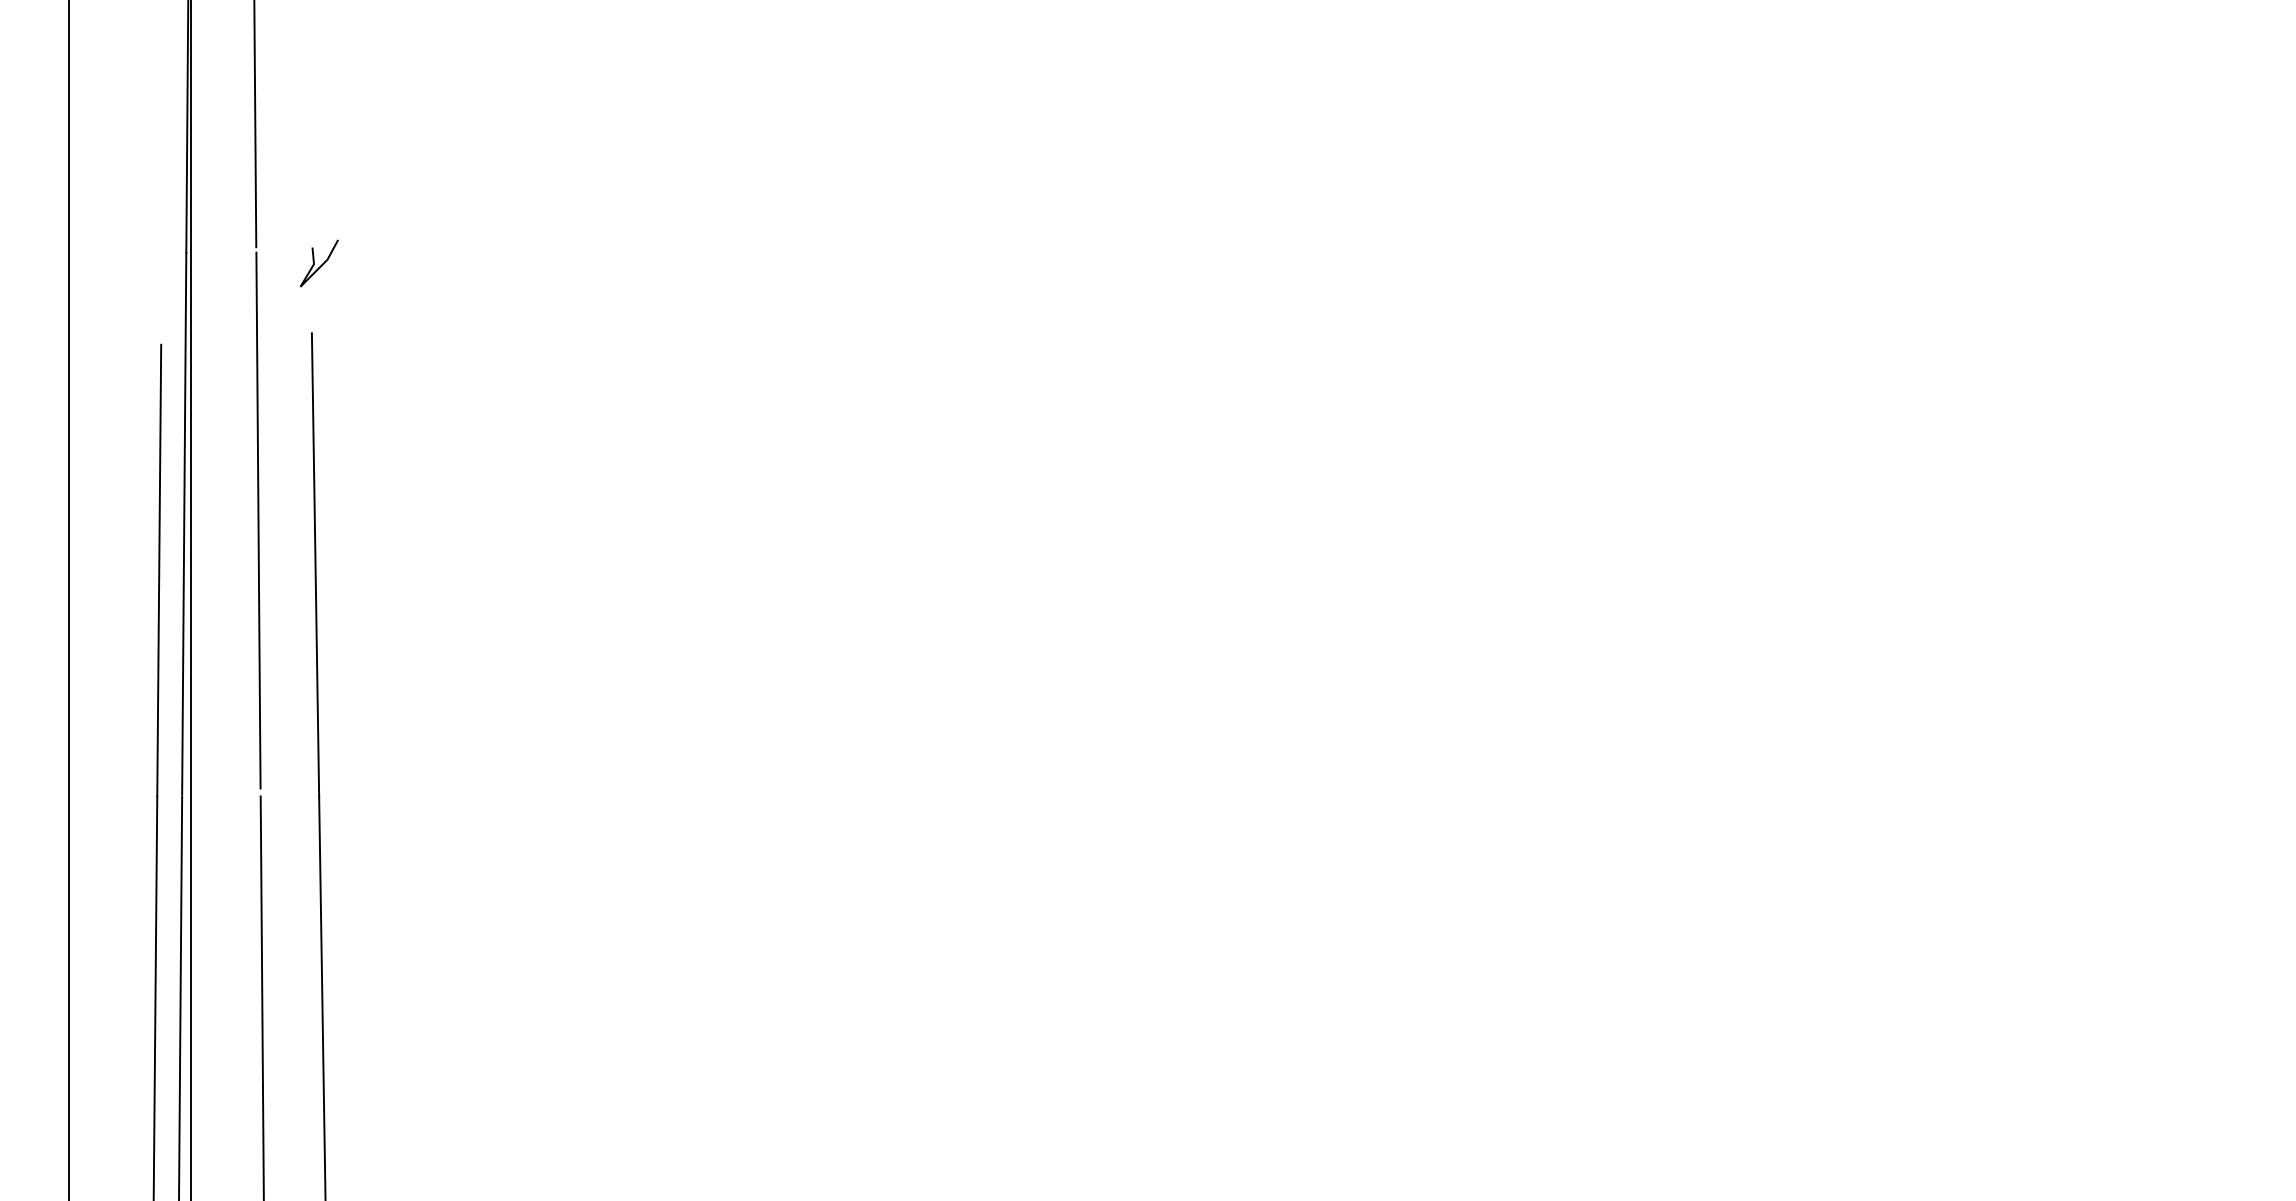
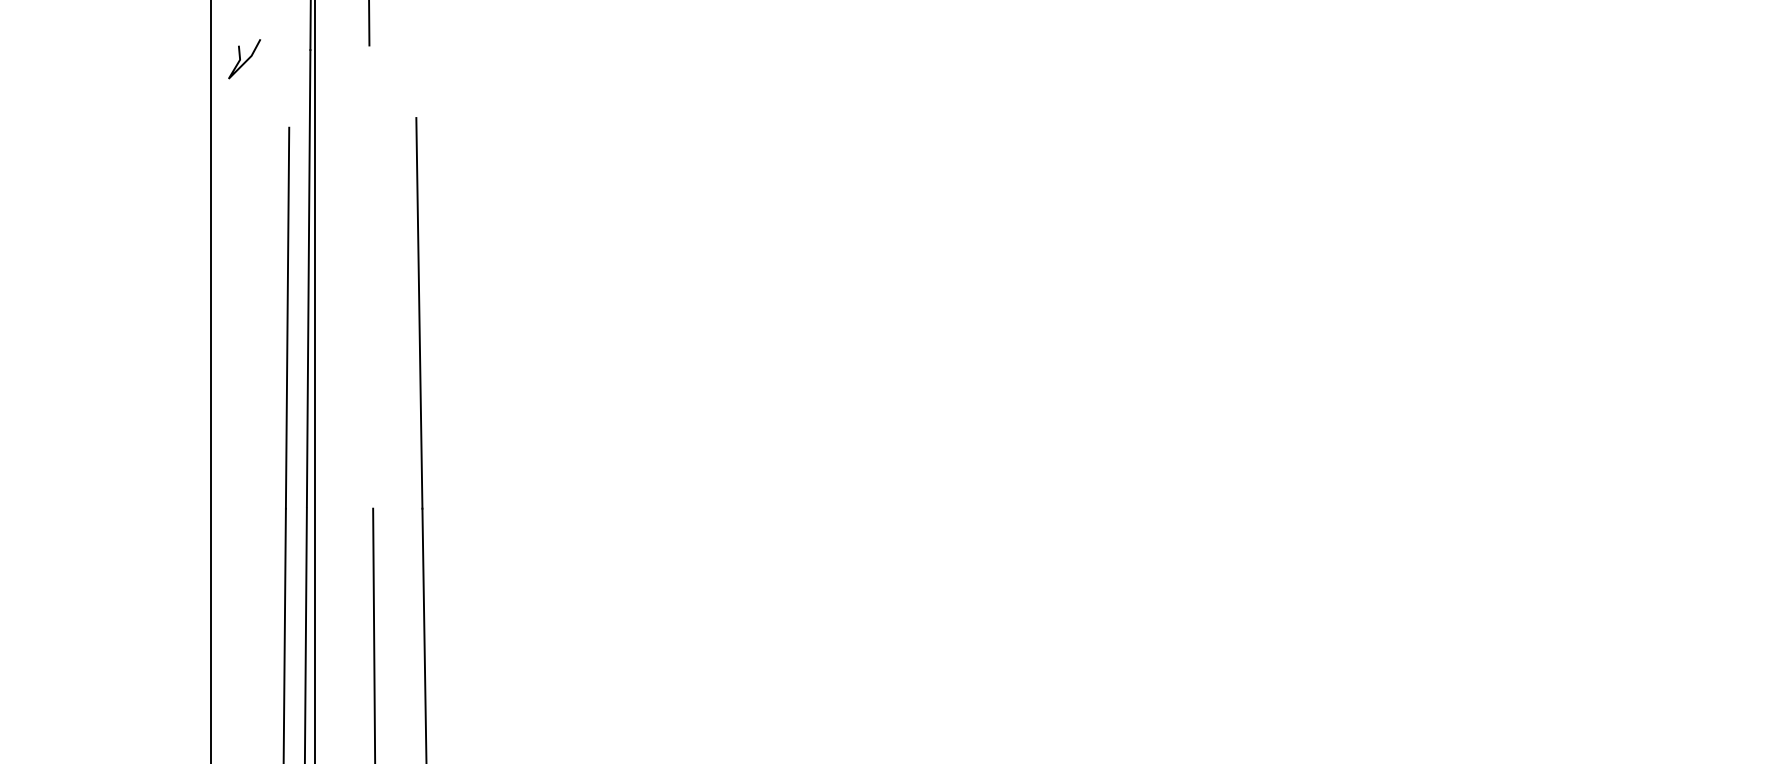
part: (318, 263) -> (243, 59), moved
line: (258, 520) -> (371, 275), removed

